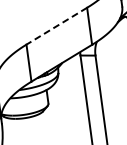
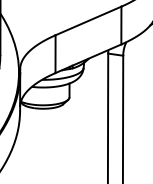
line: (56, 25) -> (88, 20), dashed -> solid

